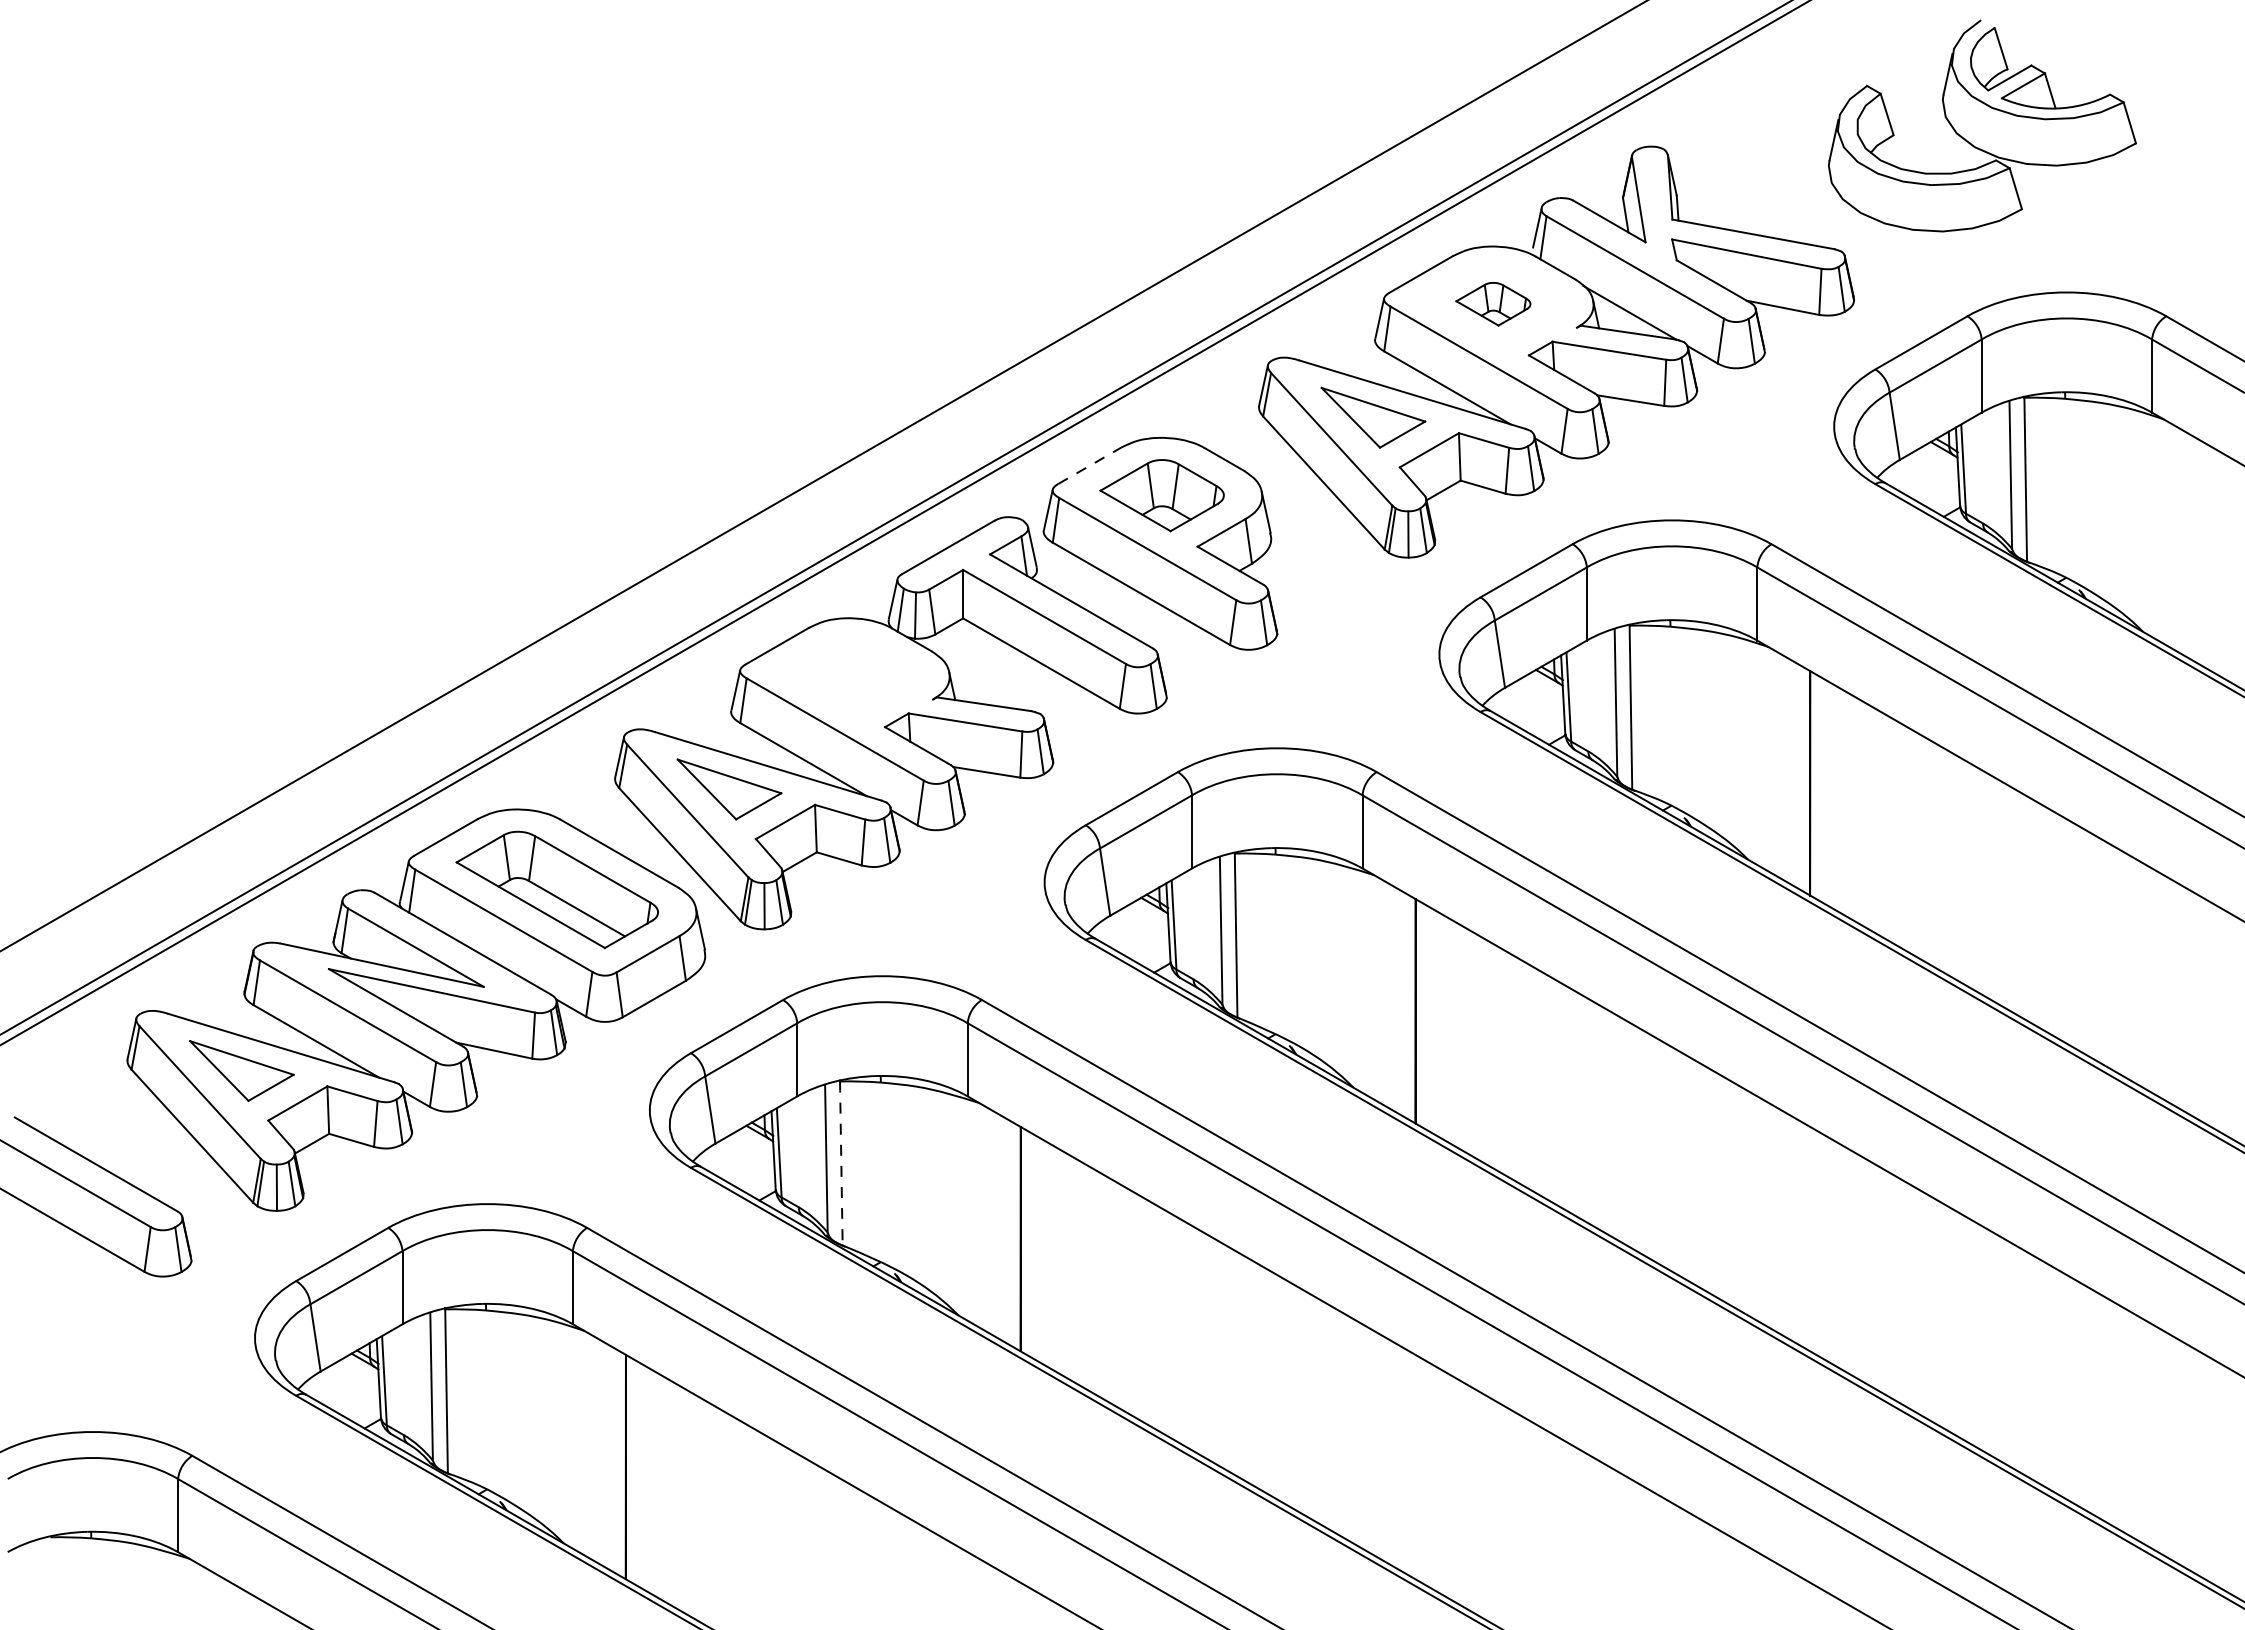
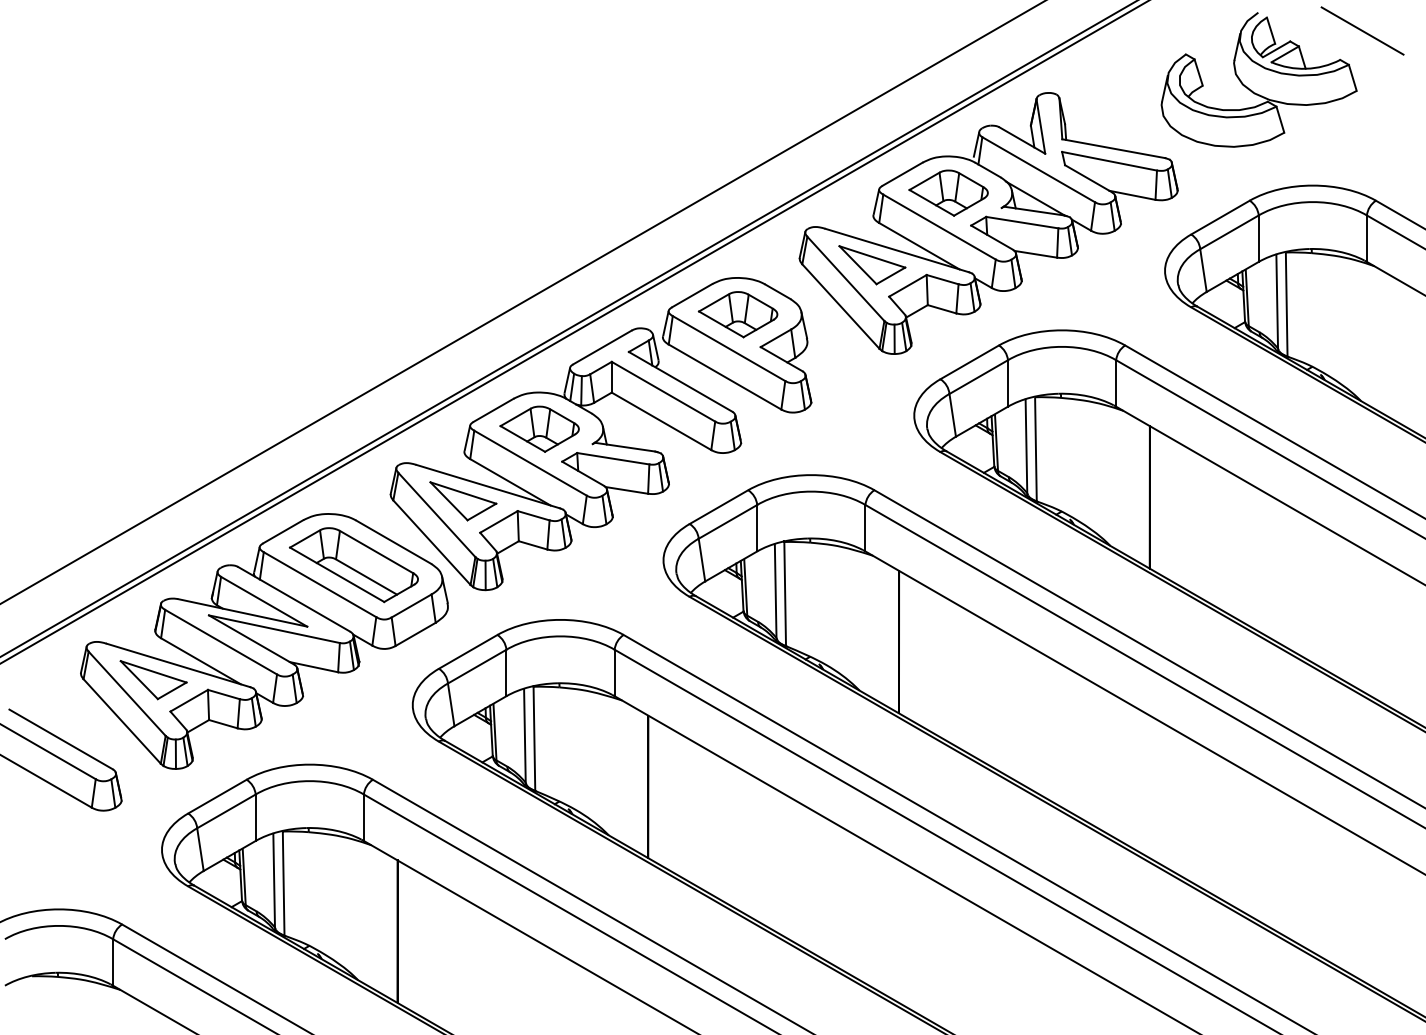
line: (2145, 48) -> (1362, 30), added
part: (1493, 303) -> (948, 192), size x1.67
line: (1090, 465) -> (692, 295), dashed -> solid
part: (849, 674) -> (539, 428), added
line: (841, 1164) -> (534, 739), dashed -> solid

